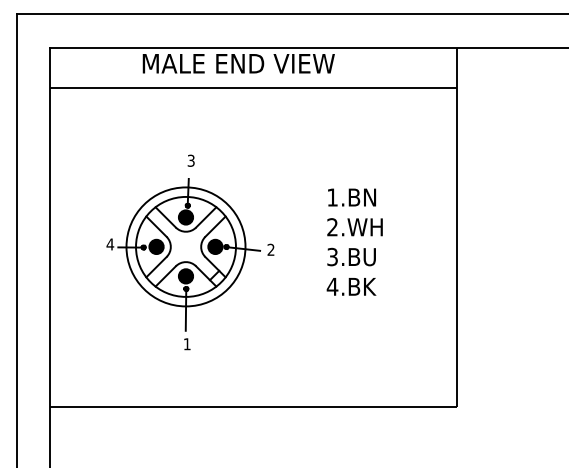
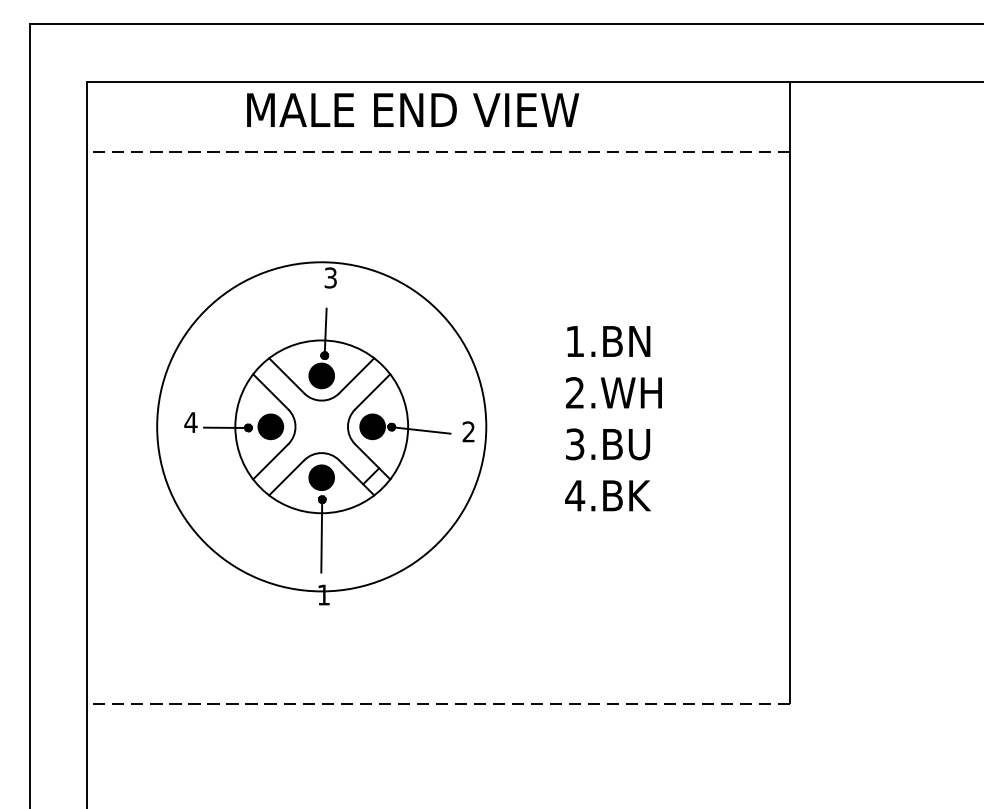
line: (253, 87) -> (438, 151), solid -> dashed
circle: (185, 246) -> (320, 426), size x1.6
line: (253, 407) -> (438, 704), solid -> dashed

